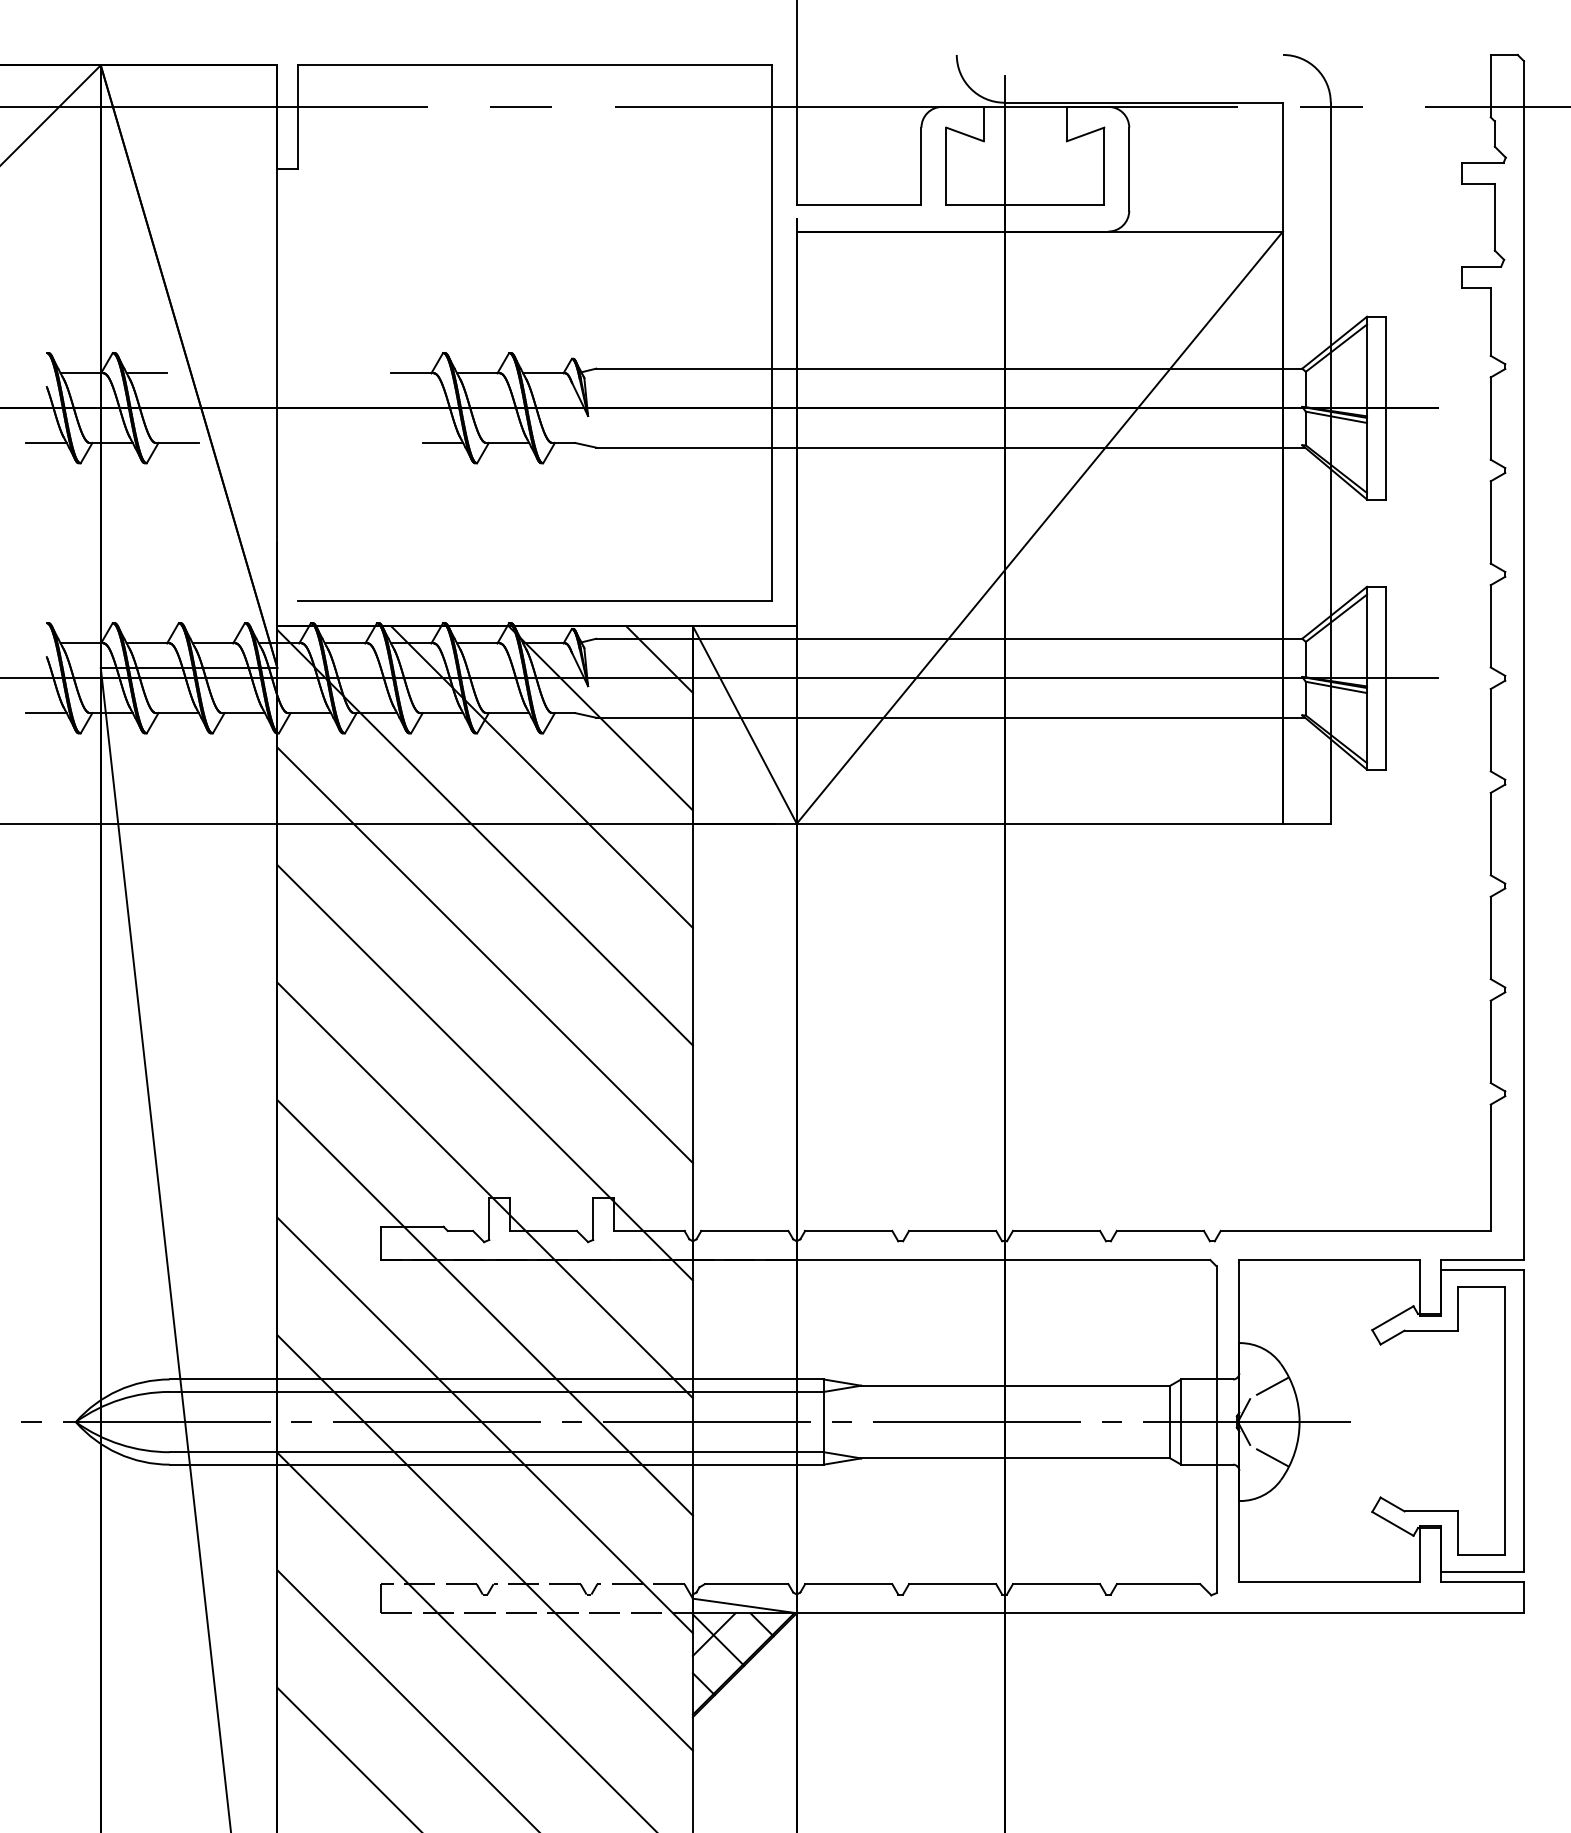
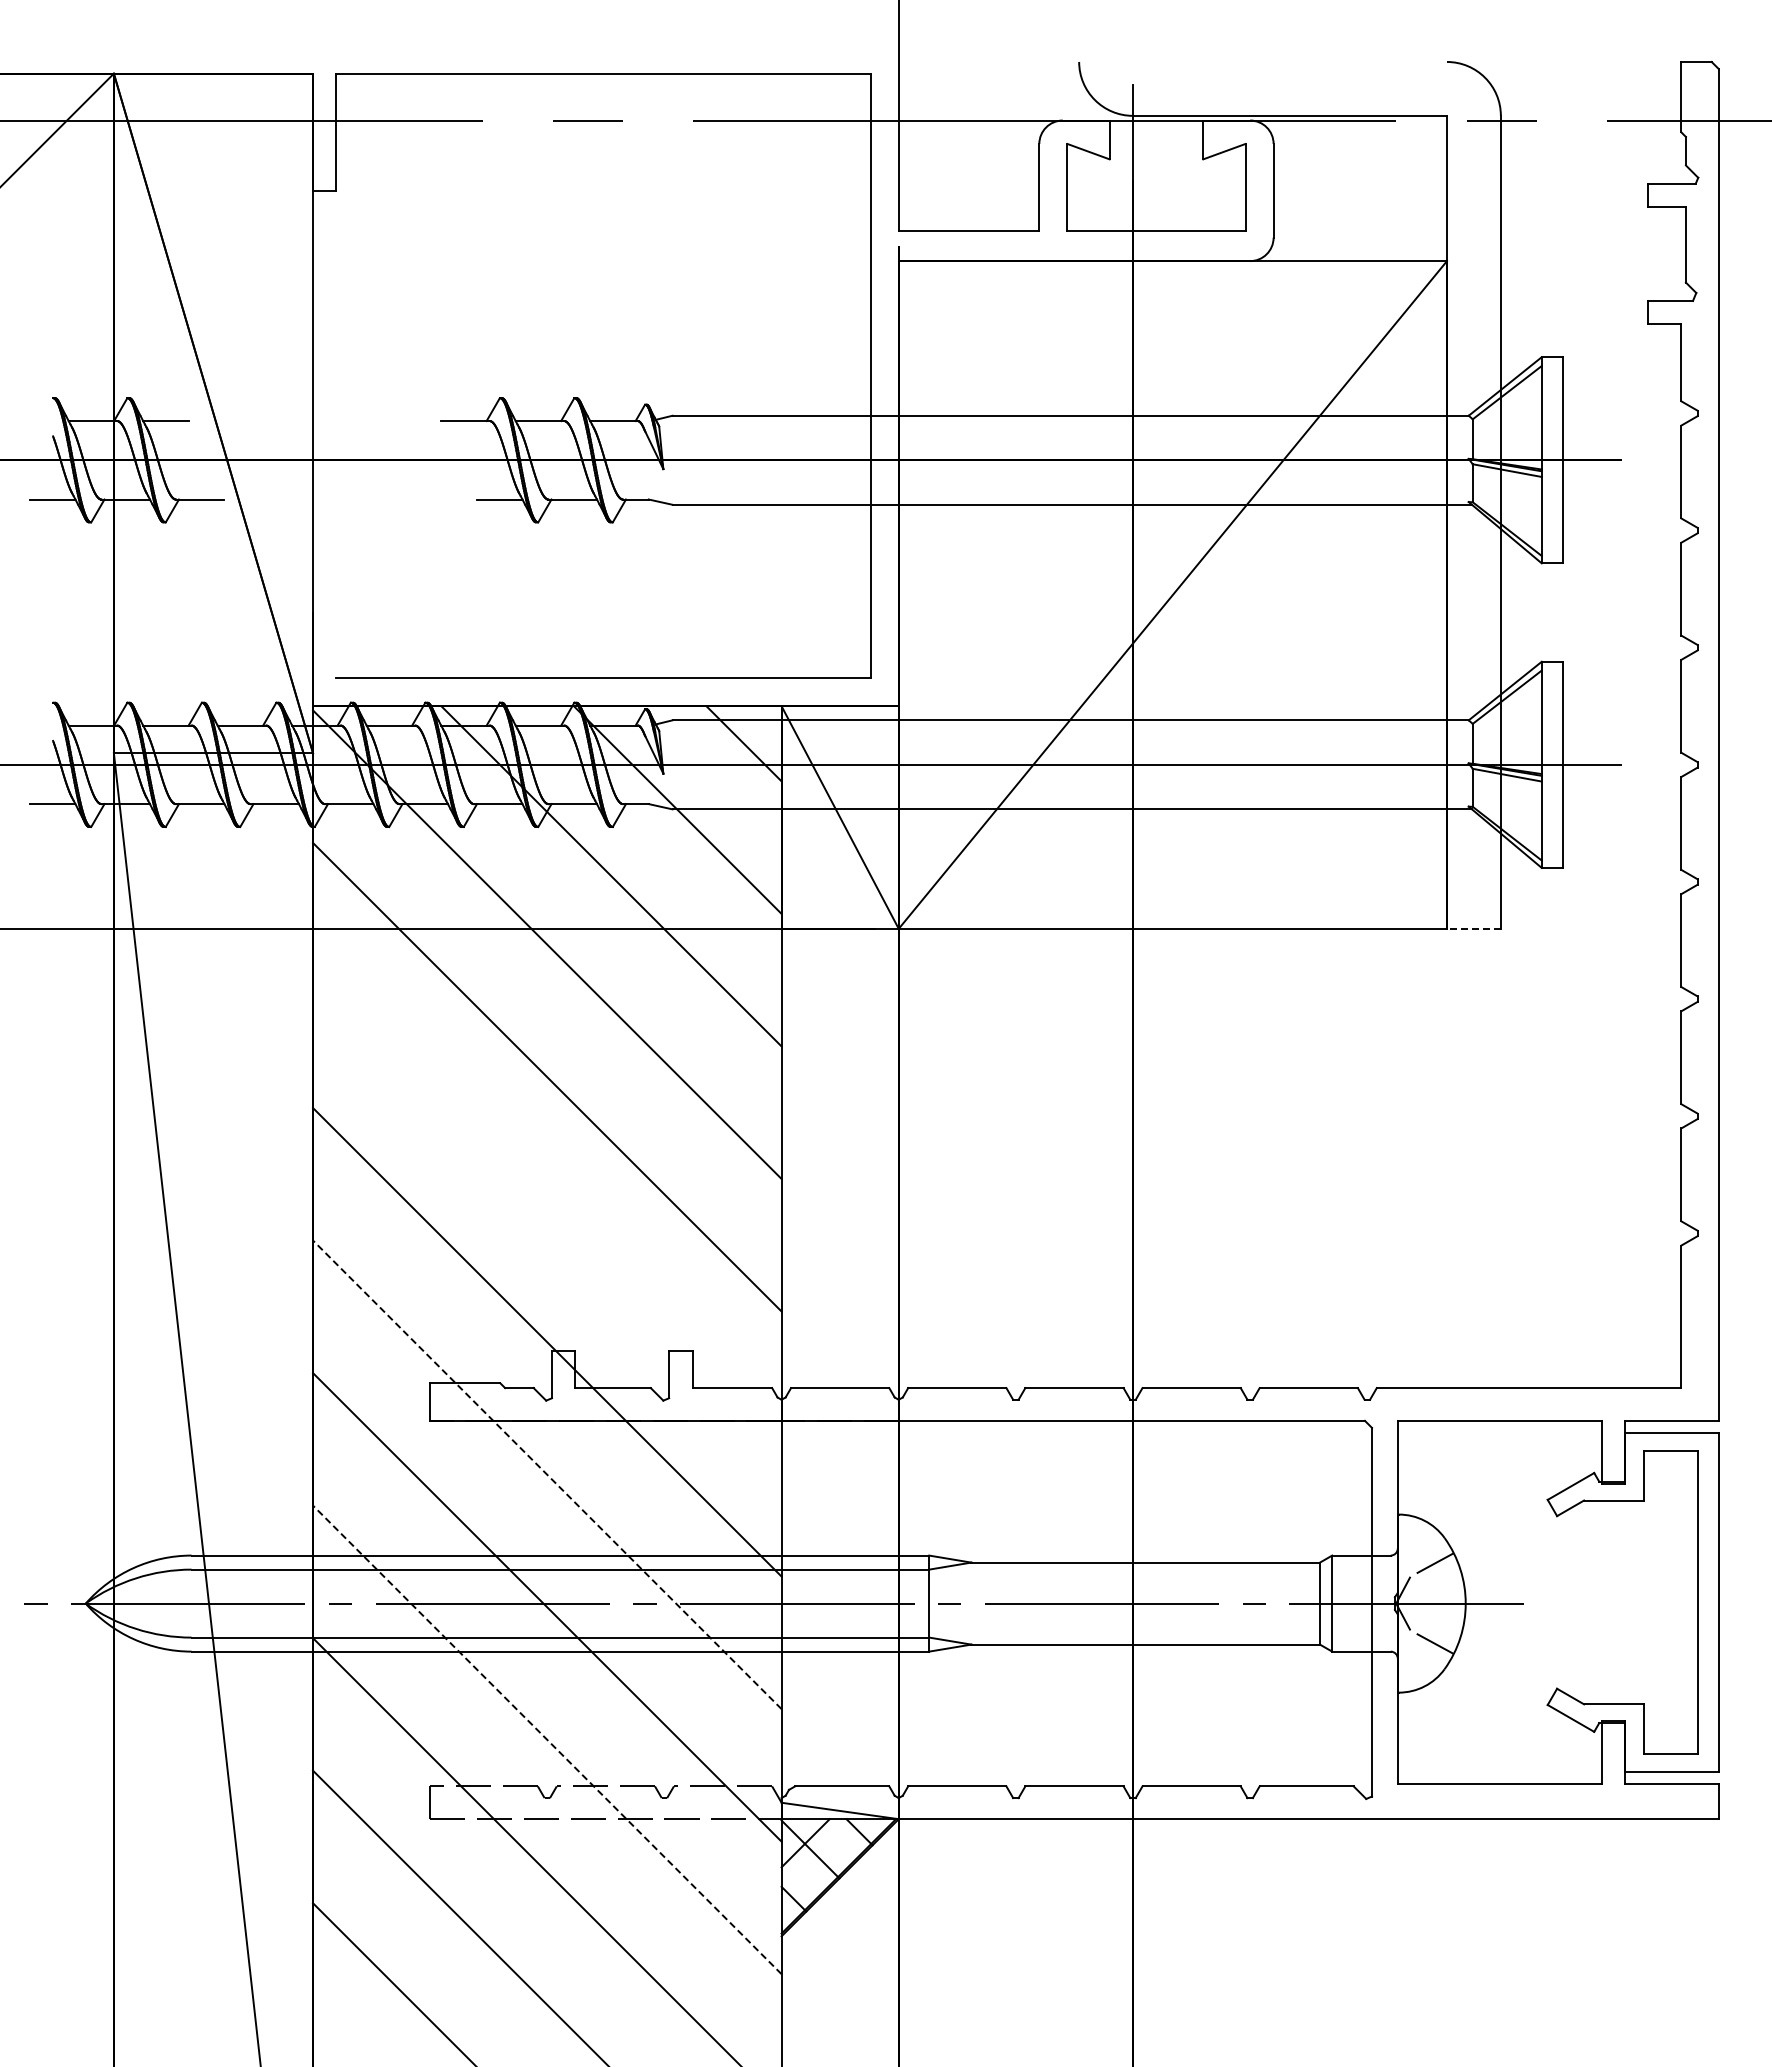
line: (1306, 823) -> (1473, 928), solid -> dashed
line: (485, 1072) -> (547, 1209), removed
line: (484, 1307) -> (546, 1474), solid -> dashed
line: (484, 1542) -> (546, 1739), solid -> dashed

